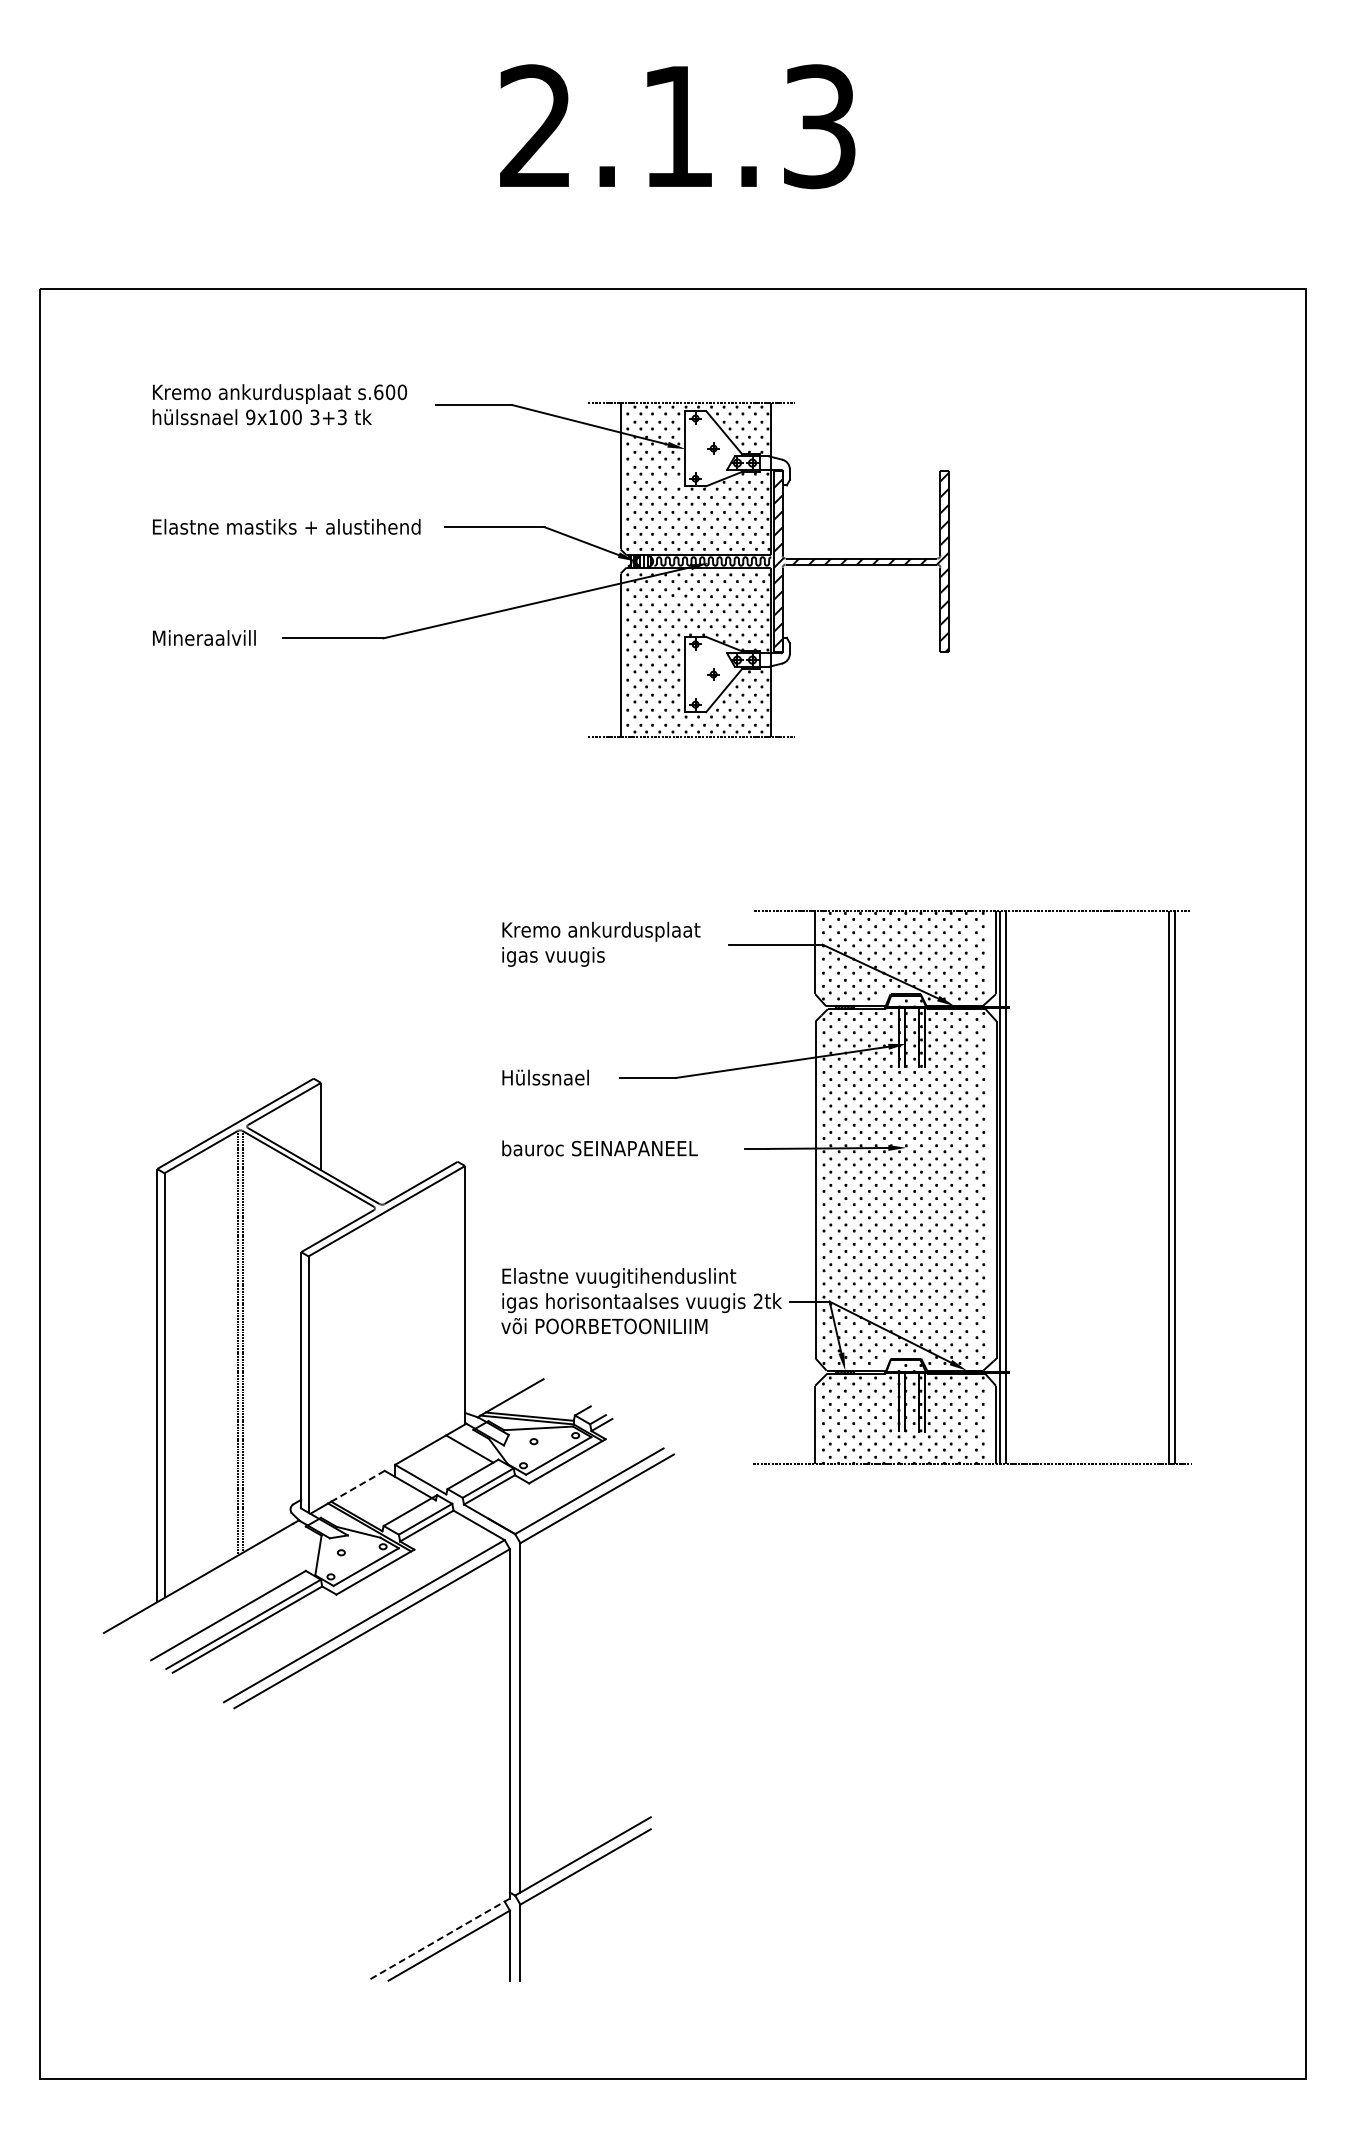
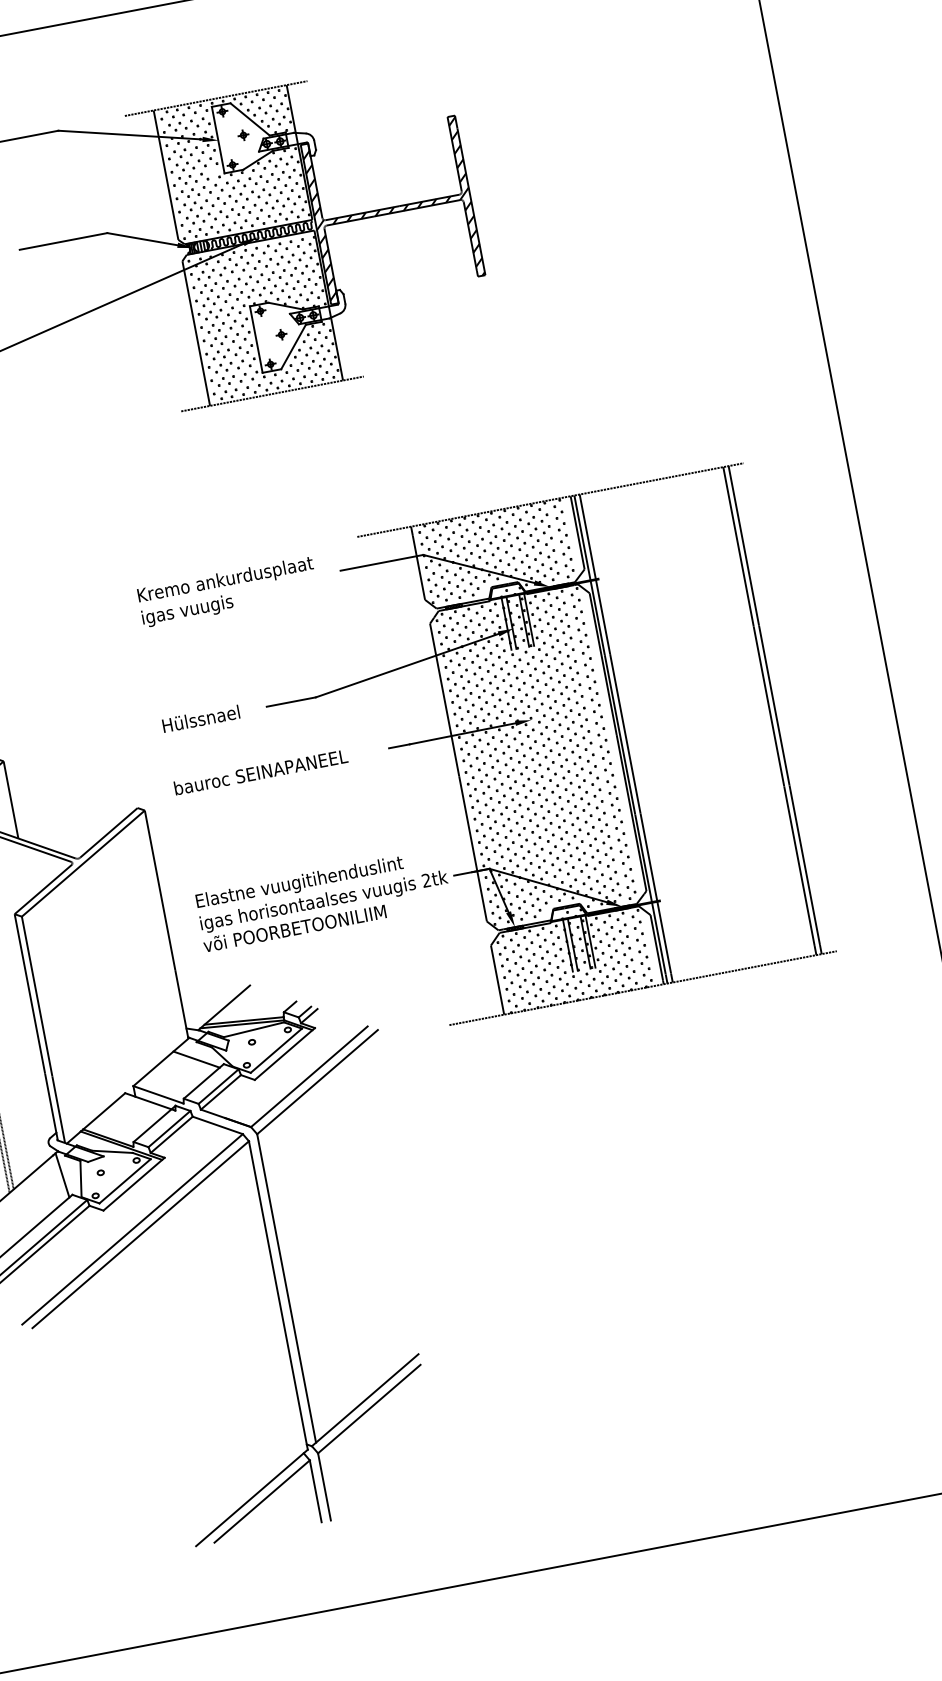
line: (358, 1486) -> (104, 1111), dashed -> solid
line: (298, 1547) -> (62, 1175), added
line: (438, 1939) -> (251, 1497), dashed -> solid

